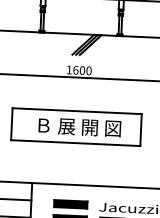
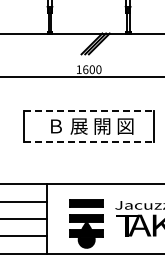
line: (76, 111) -> (88, 110), solid -> dashed
line: (75, 143) -> (88, 142), solid -> dashed

